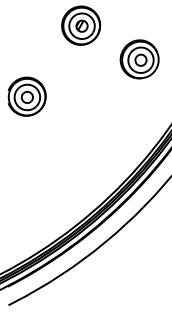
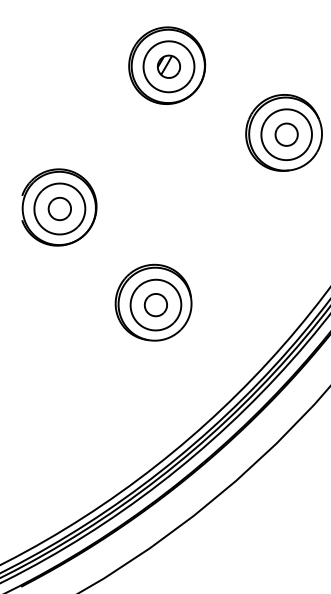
part: (74, 144) -> (153, 302), added

